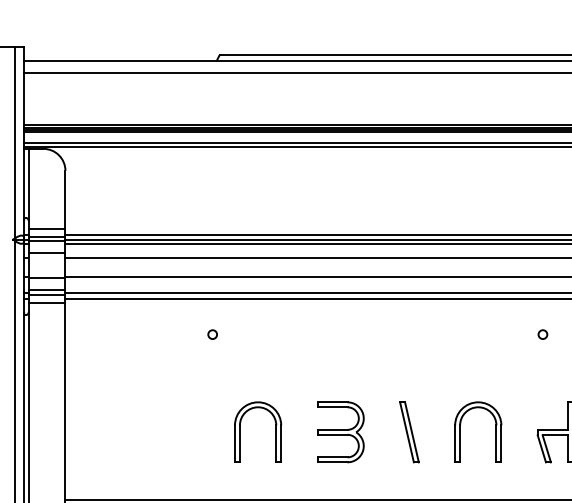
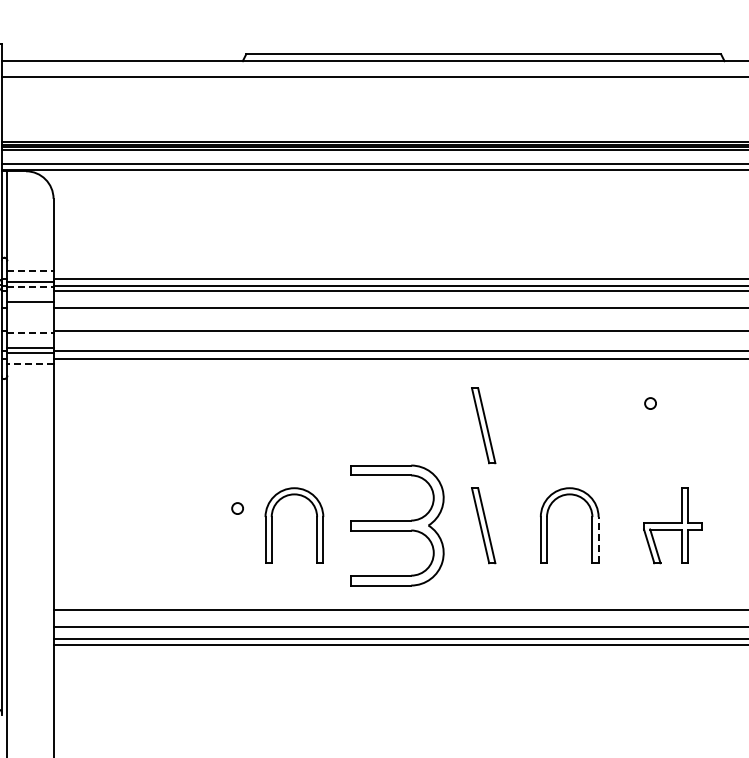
line: (47, 229) -> (31, 271), solid -> dashed
line: (47, 241) -> (31, 287), solid -> dashed
line: (47, 278) -> (31, 333), solid -> dashed
line: (47, 302) -> (30, 363), solid -> dashed
circle: (212, 334) -> (237, 508), moved
part: (409, 352) -> (483, 425), added
part: (340, 432) -> (397, 525), size x1.6
line: (501, 443) -> (598, 539), solid -> dashed

